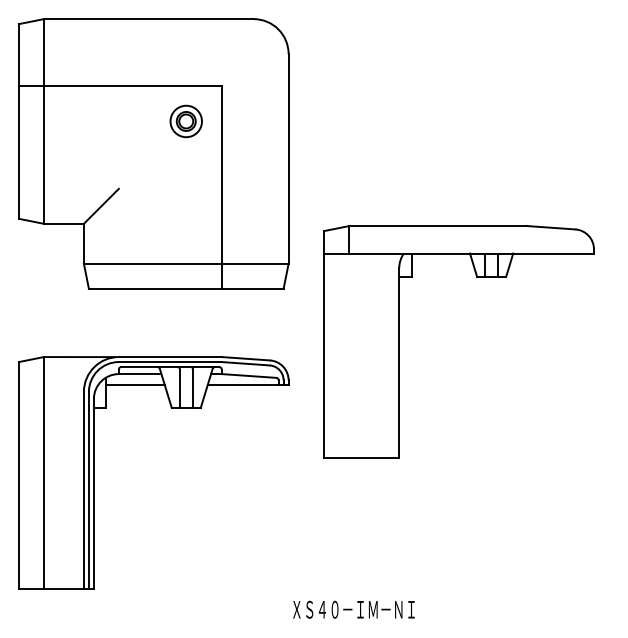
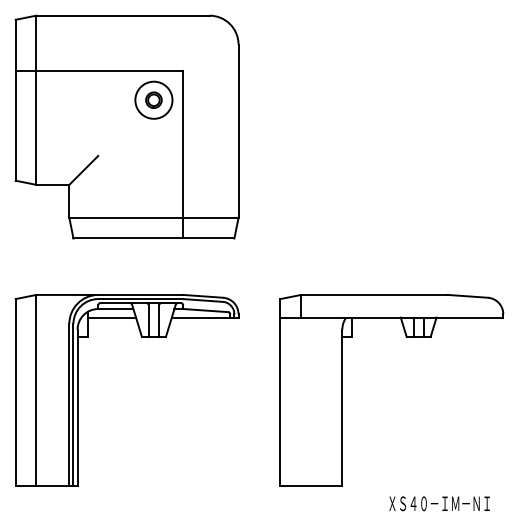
circle: (185, 121) -> (153, 100), size x1.43
part: (399, 341) -> (342, 390), moved
text: (353, 609) -> (439, 503), moved

